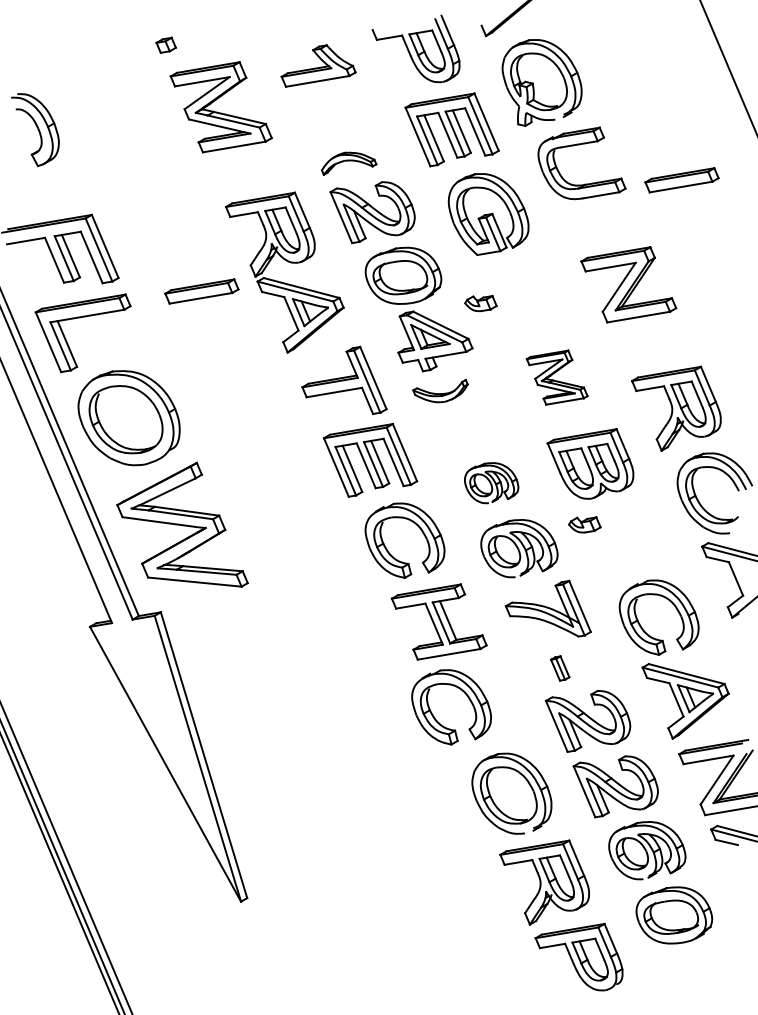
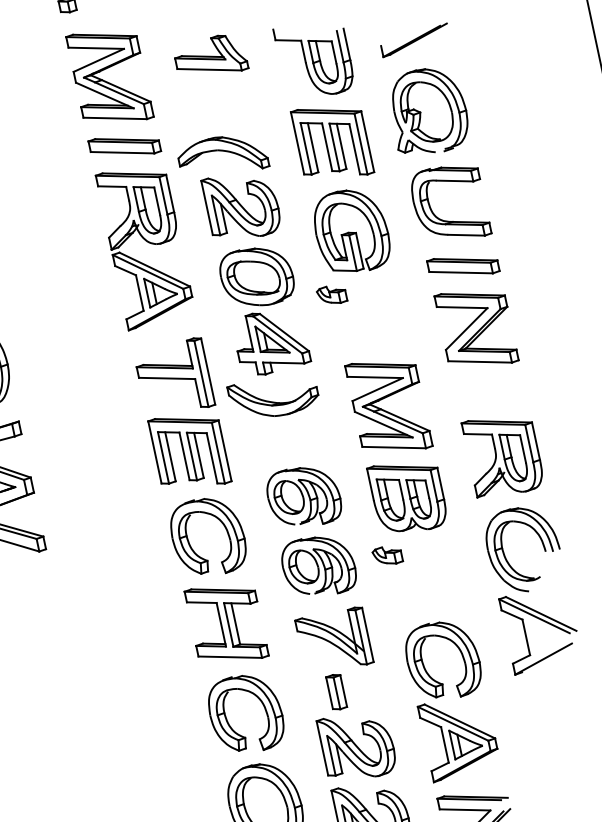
part: (348, 163) -> (224, 156), size x1.67
part: (681, 180) -> (462, 266), moved
part: (201, 291) -> (124, 146), moved
part: (480, 303) -> (332, 295), moved
part: (556, 377) -> (388, 405), size x1.67
part: (440, 390) -> (271, 396), size x1.67
part: (491, 482) -> (304, 496), size x1.43
part: (560, 668) -> (336, 692), size x1.43
part: (467, 697) -> (263, 707), moved

